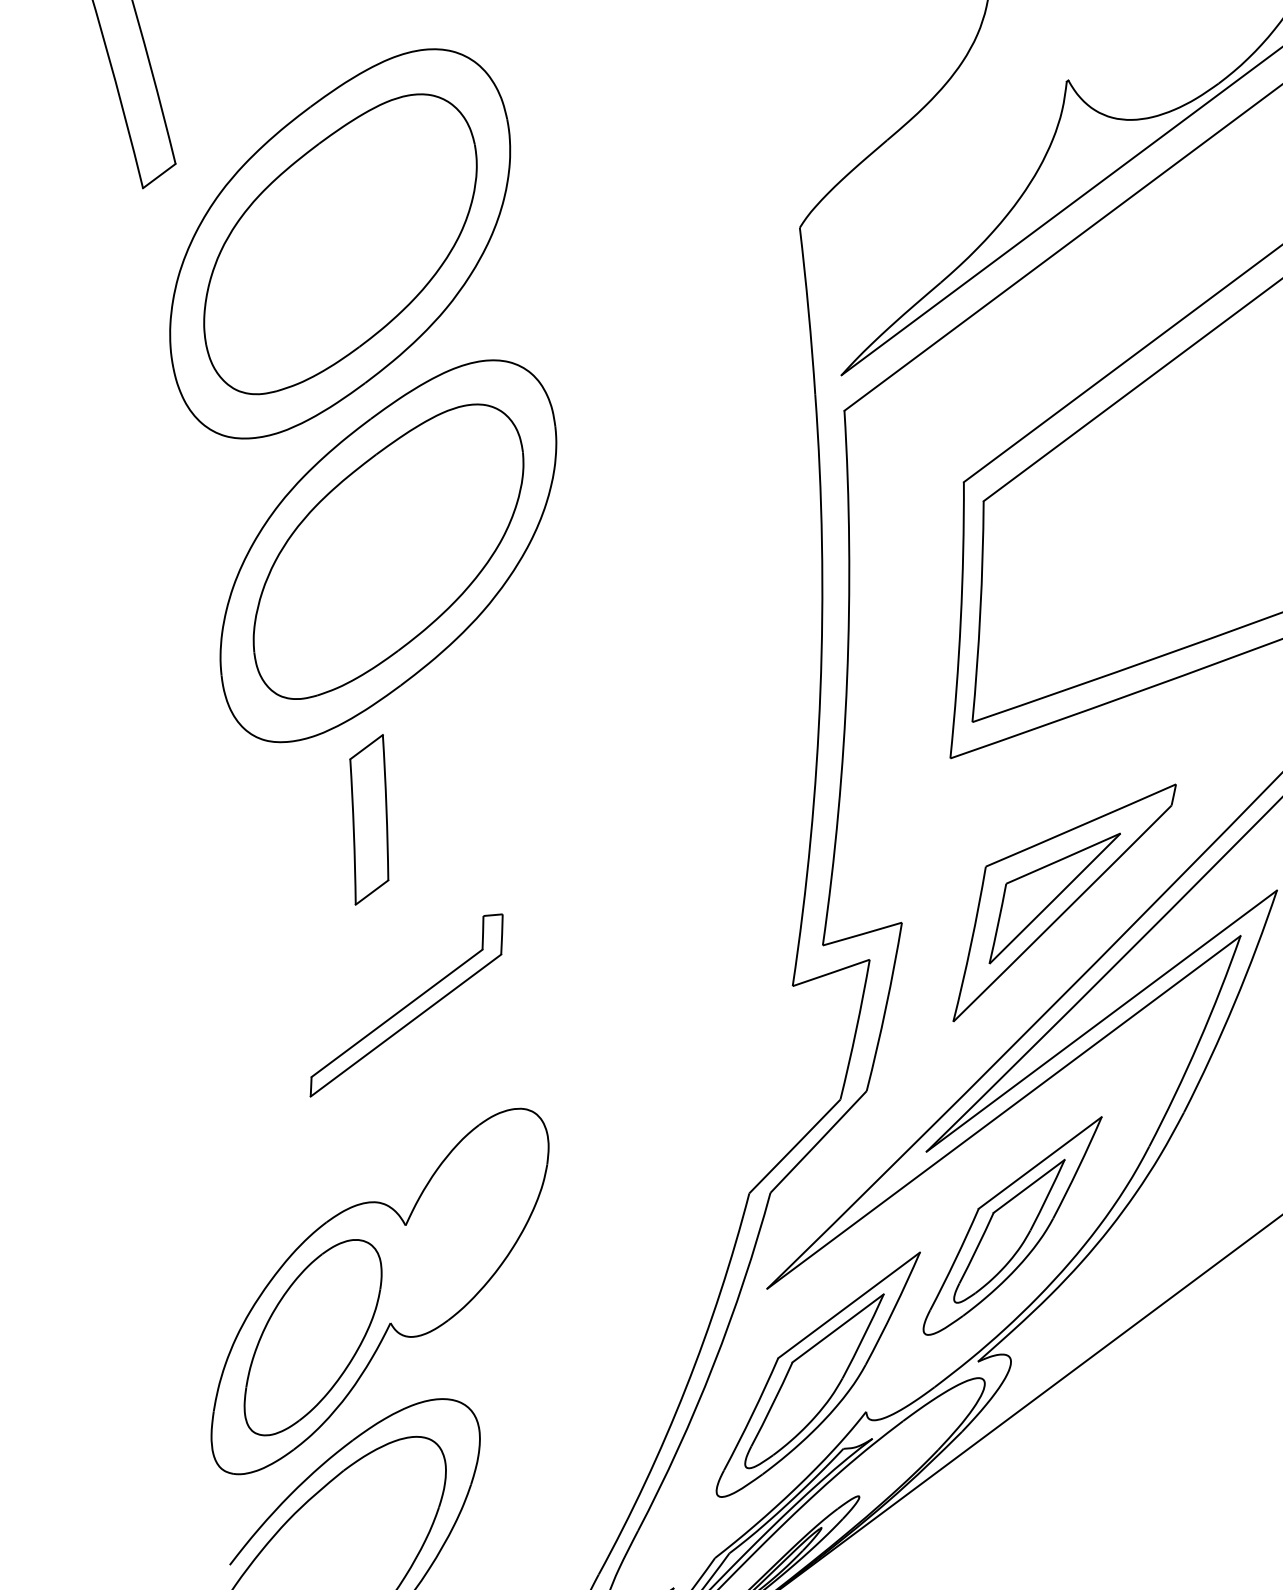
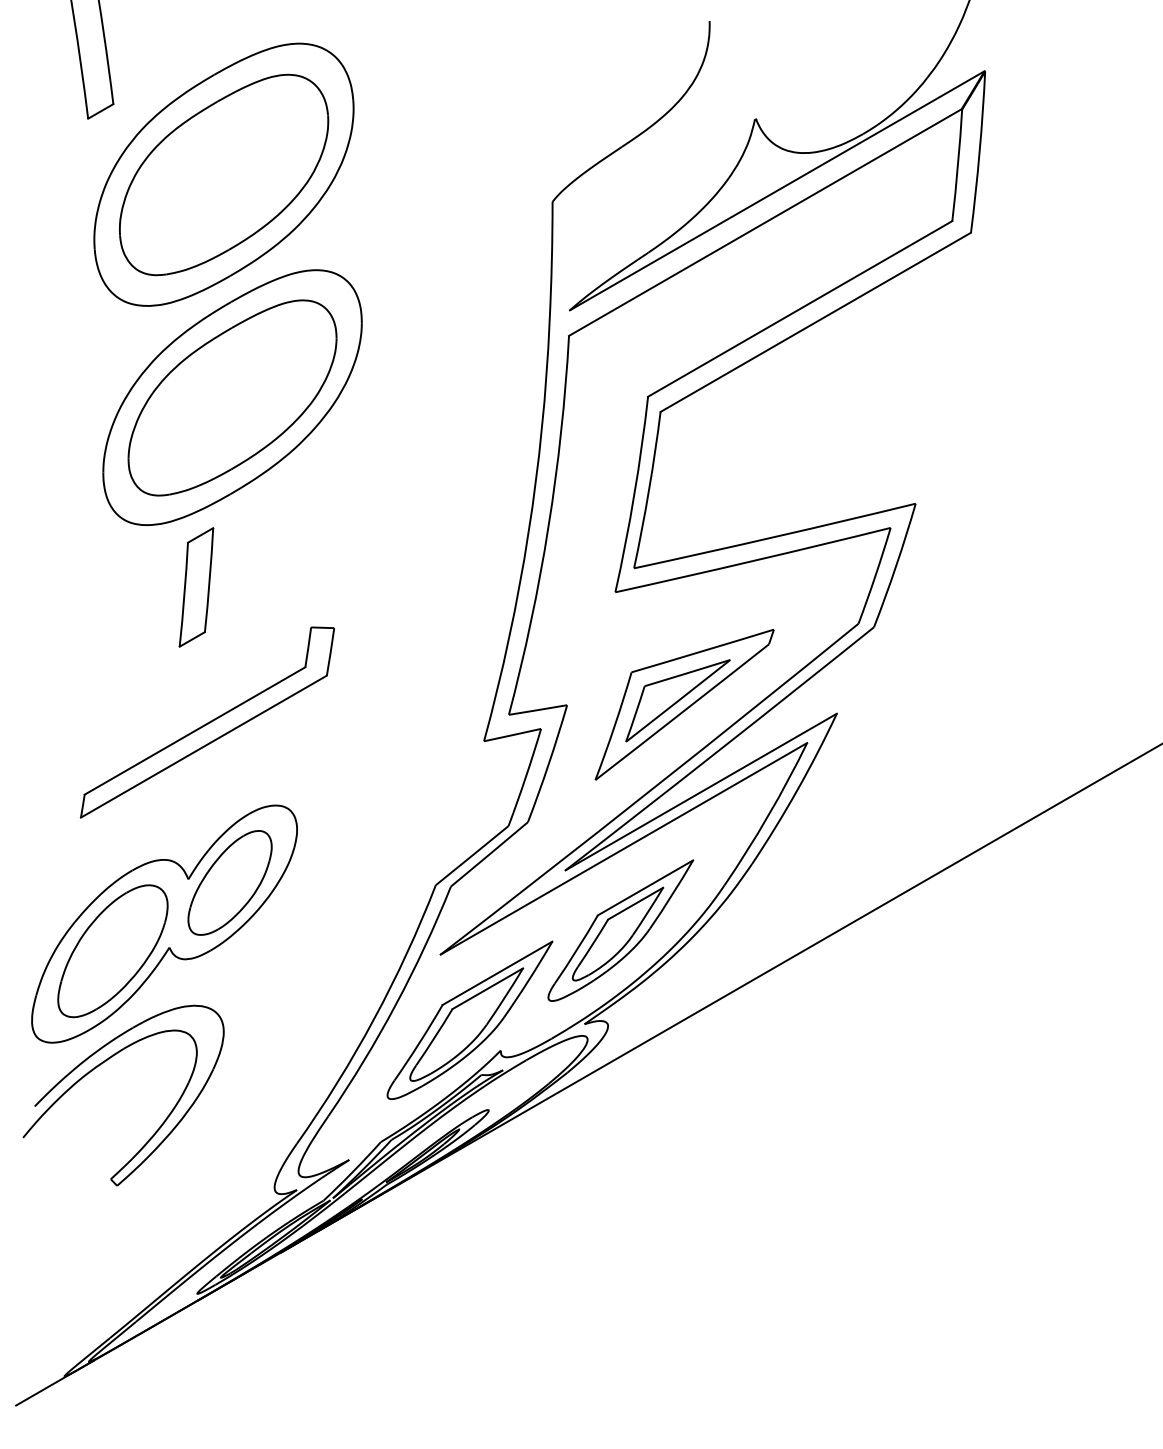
part: (406, 1005) -> (207, 722), size x1.67
part: (463, 1223) -> (229, 882), added

